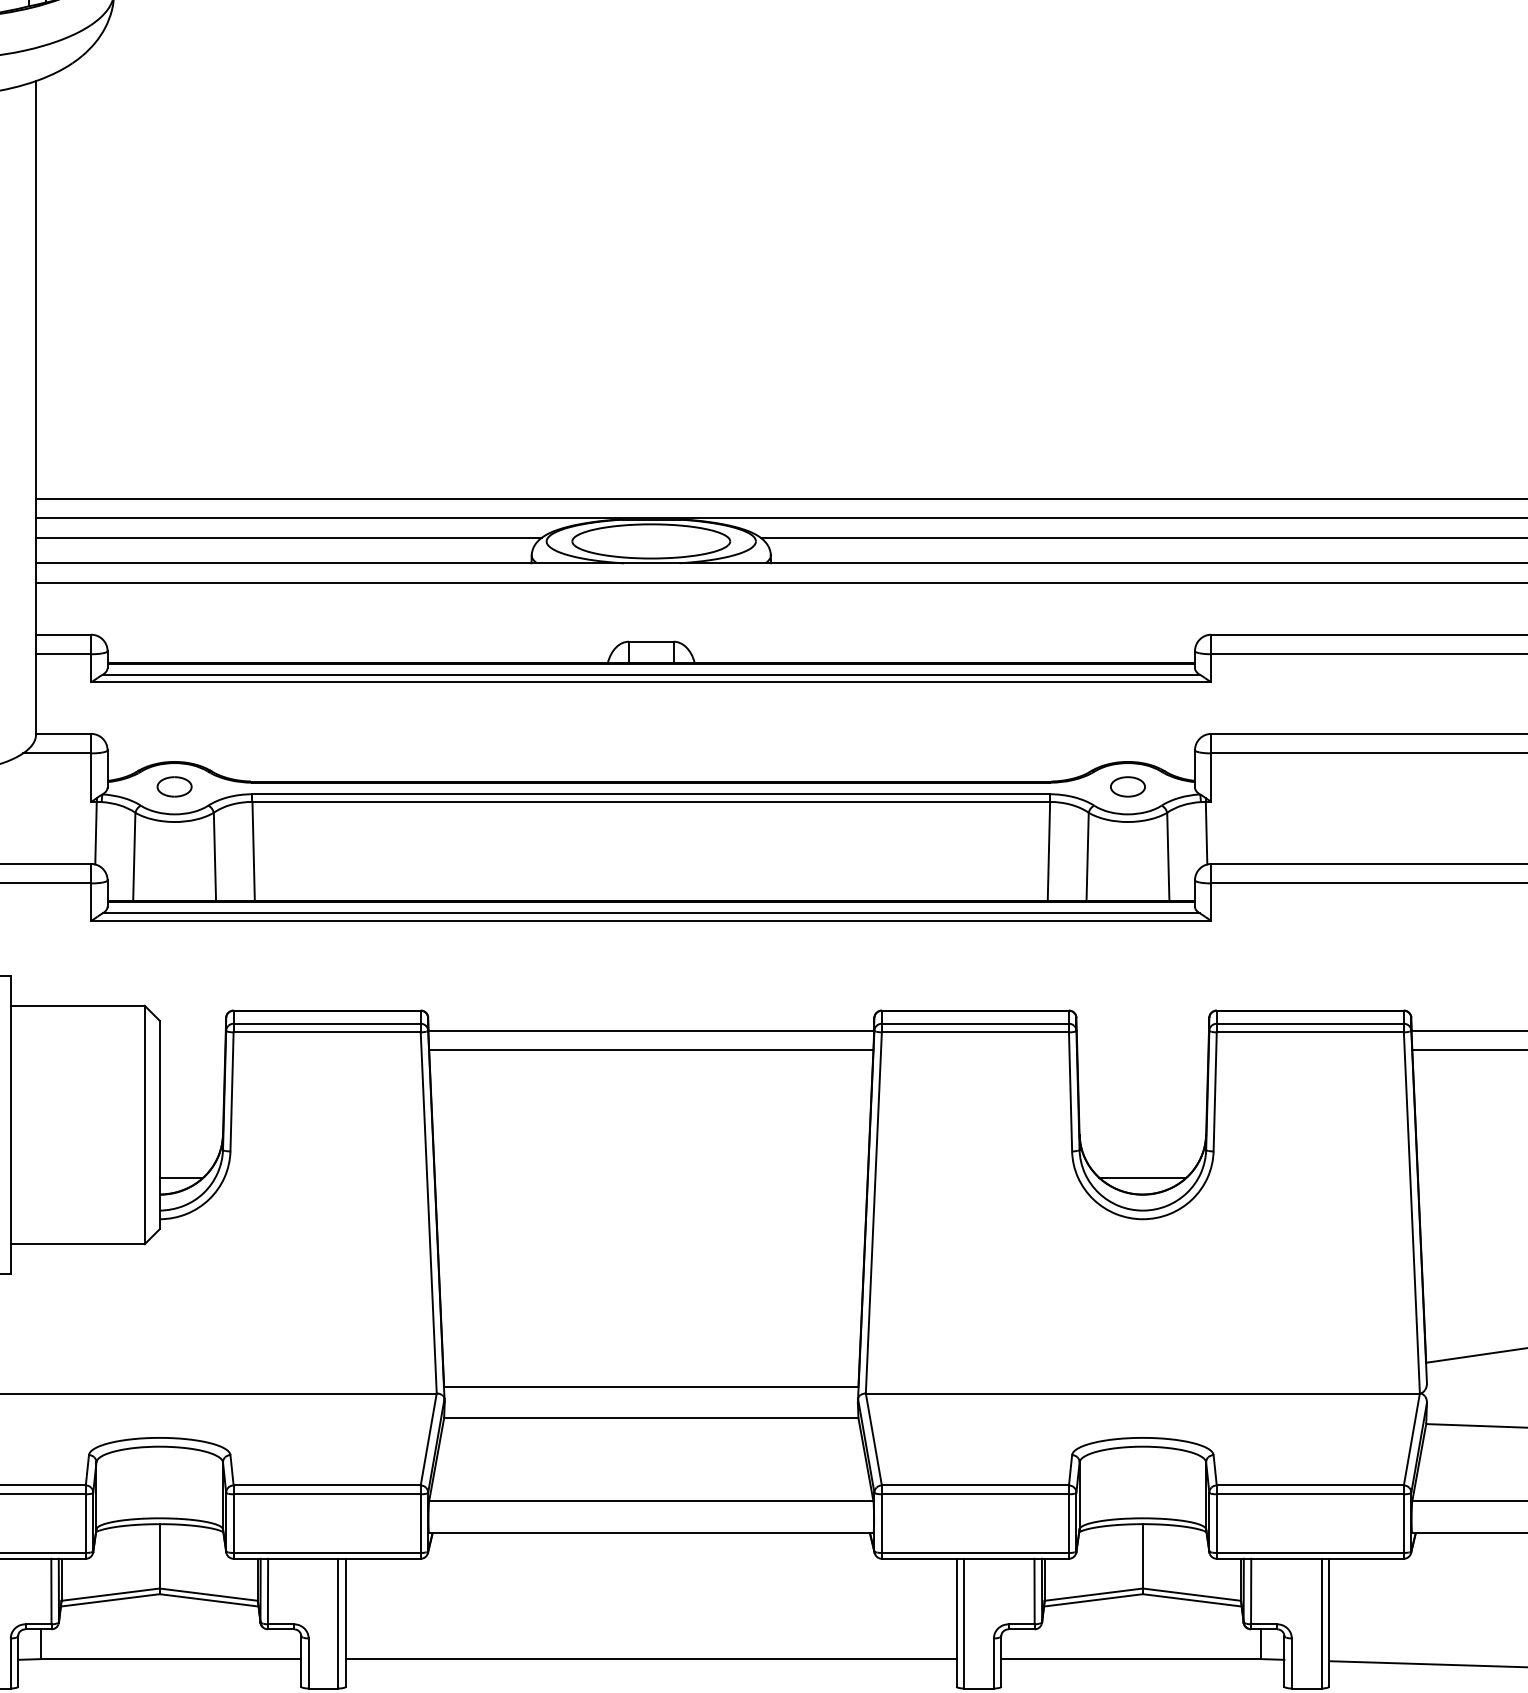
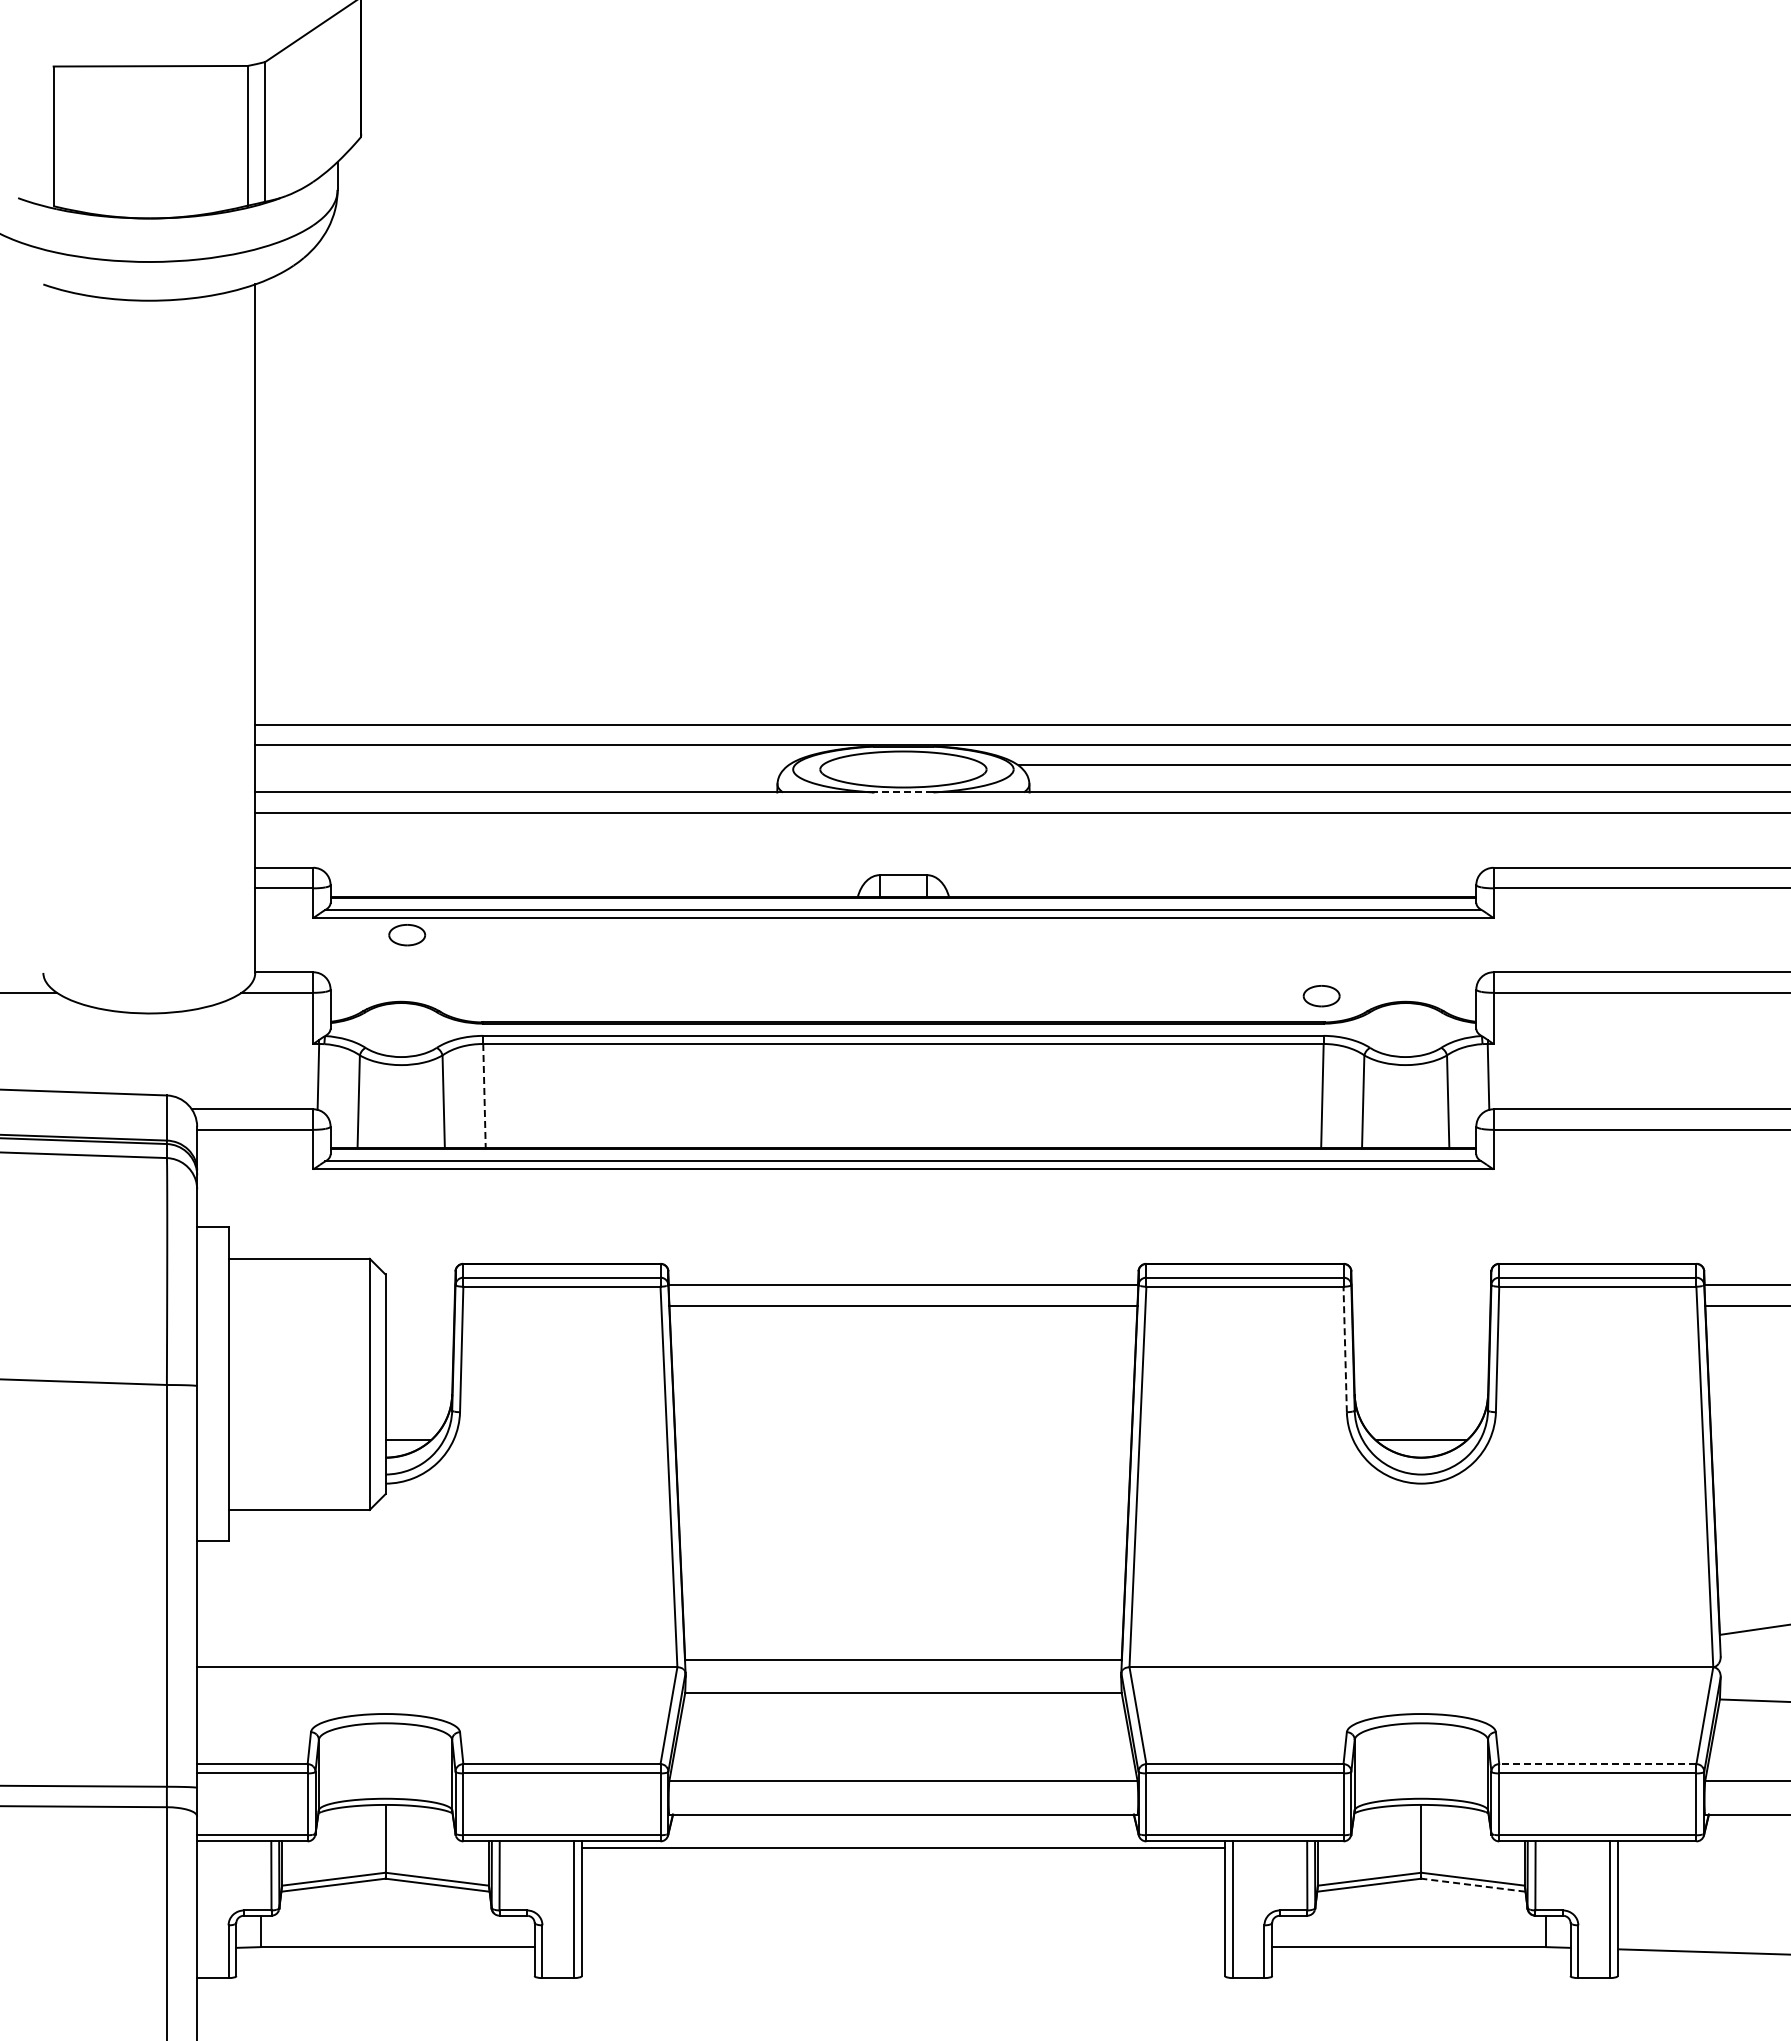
line: (288, 537) -> (521, 765), removed
line: (651, 563) -> (903, 792), solid -> dashed
part: (174, 787) -> (407, 935), moved
part: (1127, 787) -> (1321, 996), moved
line: (253, 851) -> (484, 1096), solid -> dashed
line: (1070, 1091) -> (1345, 1349), solid -> dashed
line: (1310, 1485) -> (1597, 1764), solid -> dashed
line: (1191, 1600) -> (1472, 1885), solid -> dashed
line: (651, 1659) -> (903, 1848), moved

